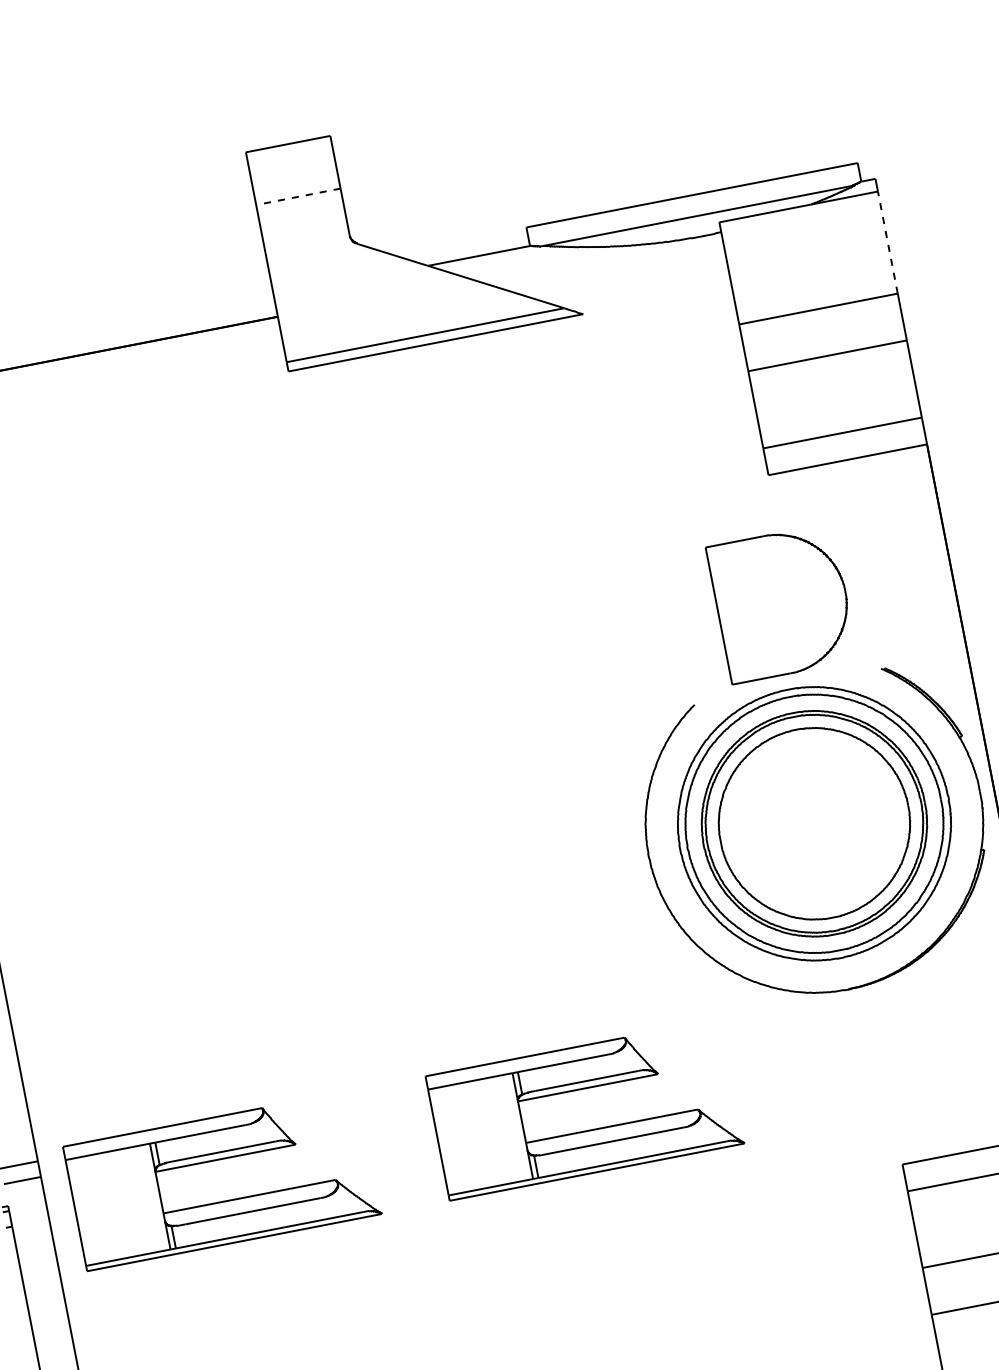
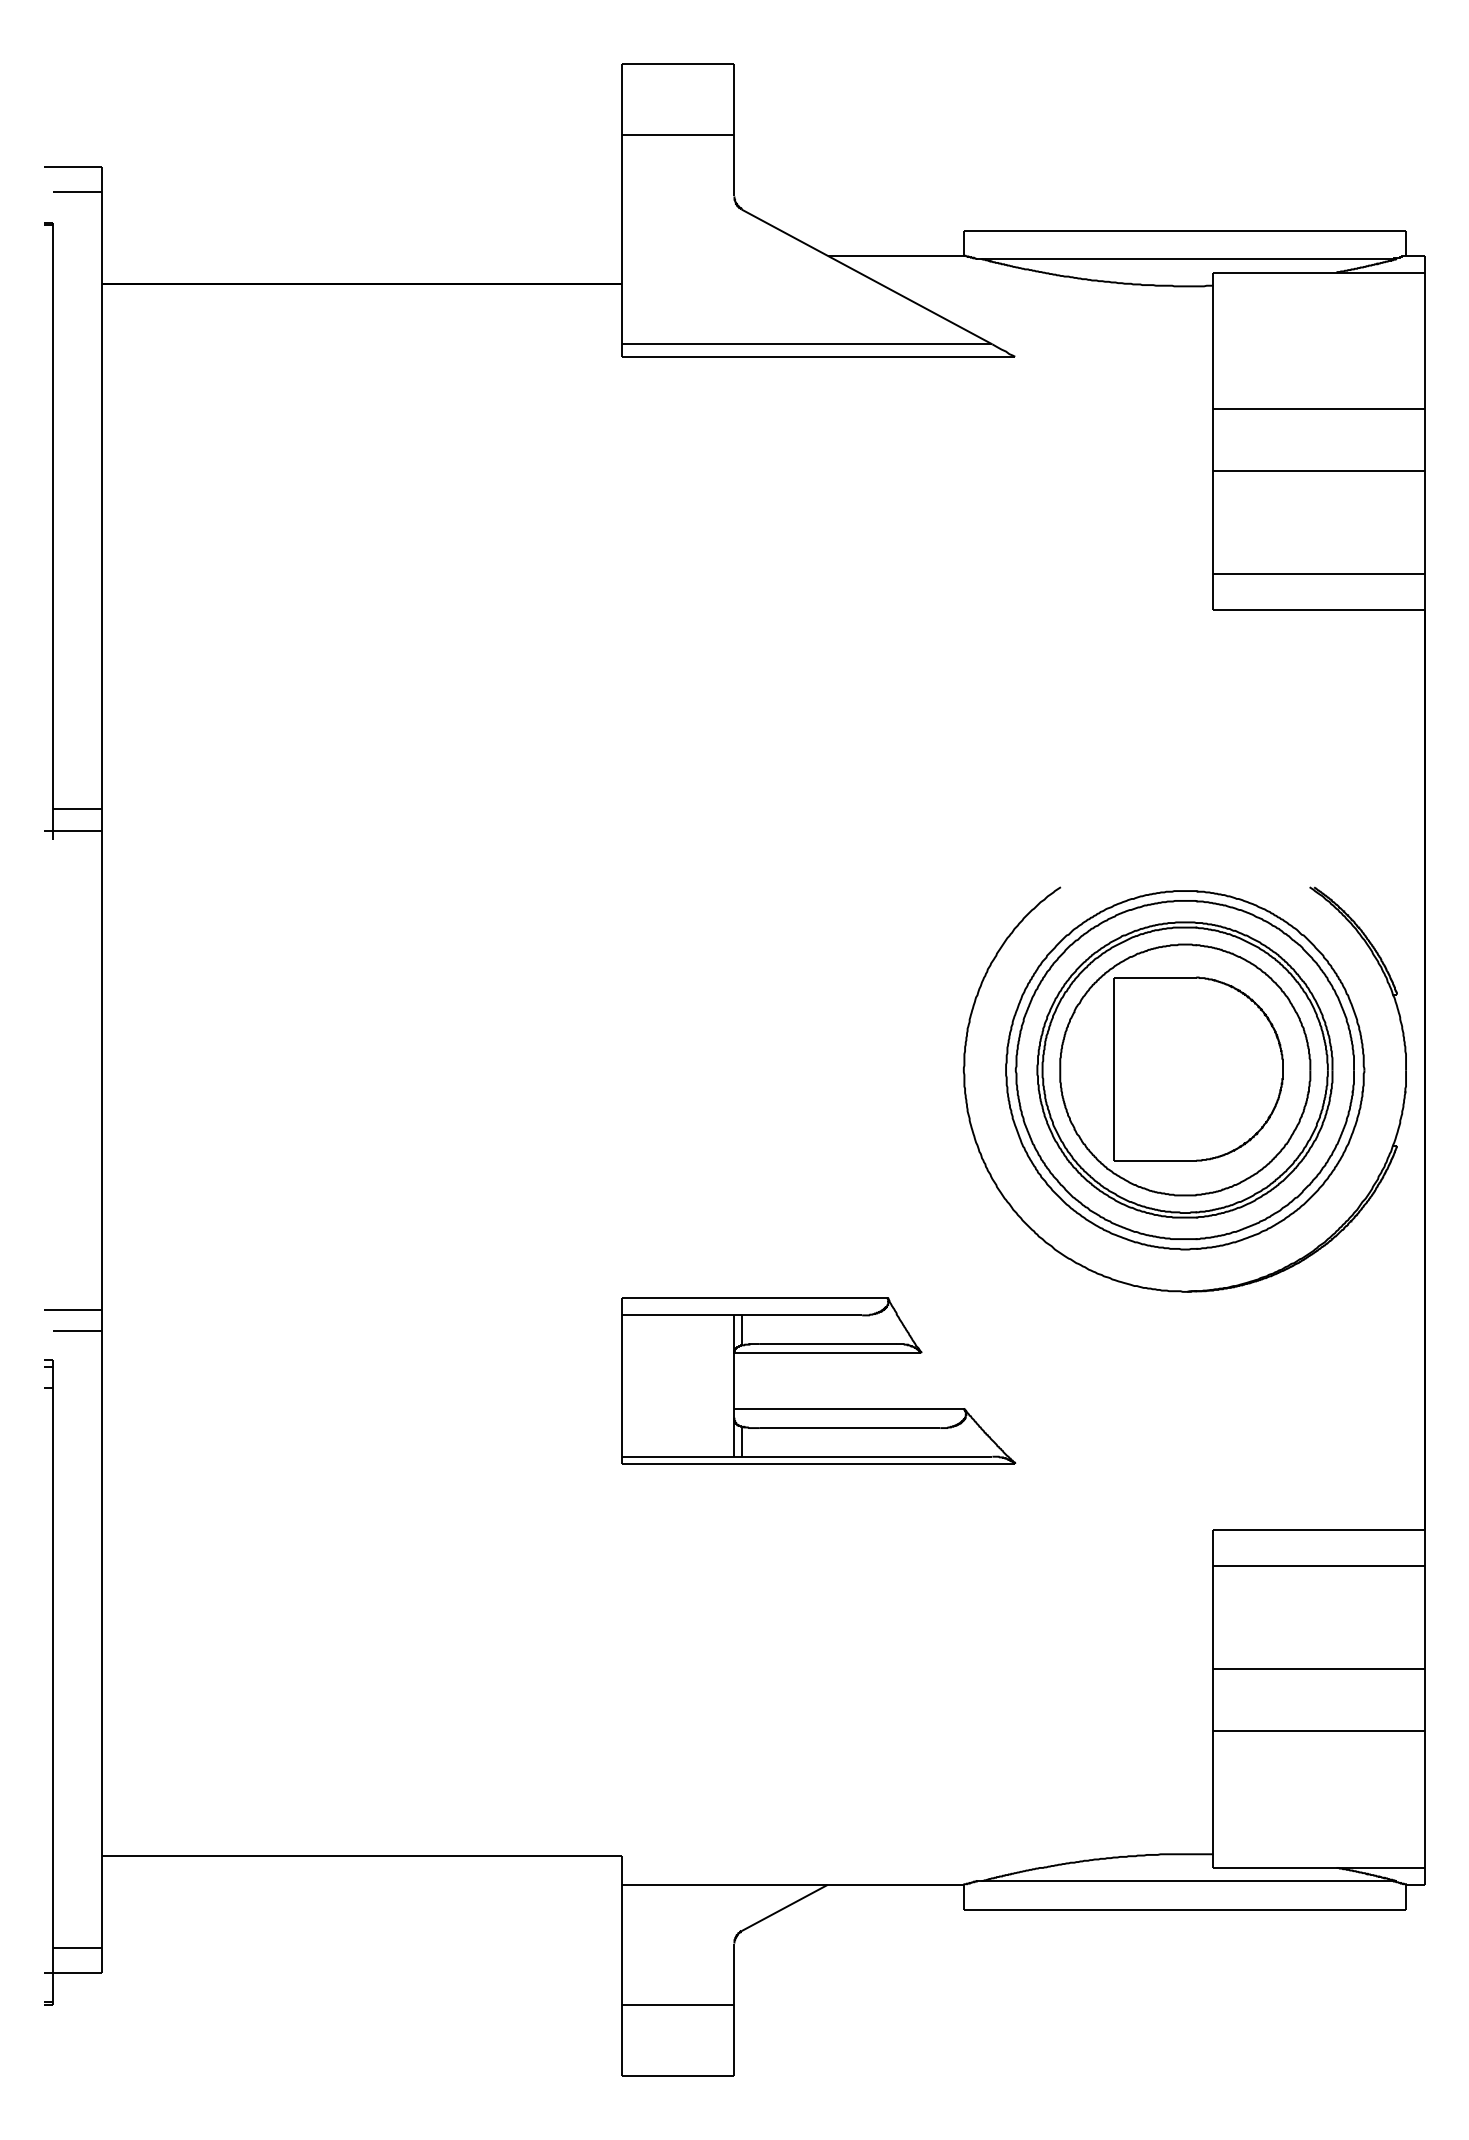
line: (297, 196) -> (677, 134), dashed -> solid
line: (887, 242) -> (1424, 340), dashed -> solid
part: (781, 603) -> (1198, 1068), moved
part: (218, 1159) -> (334, 1353), removed

